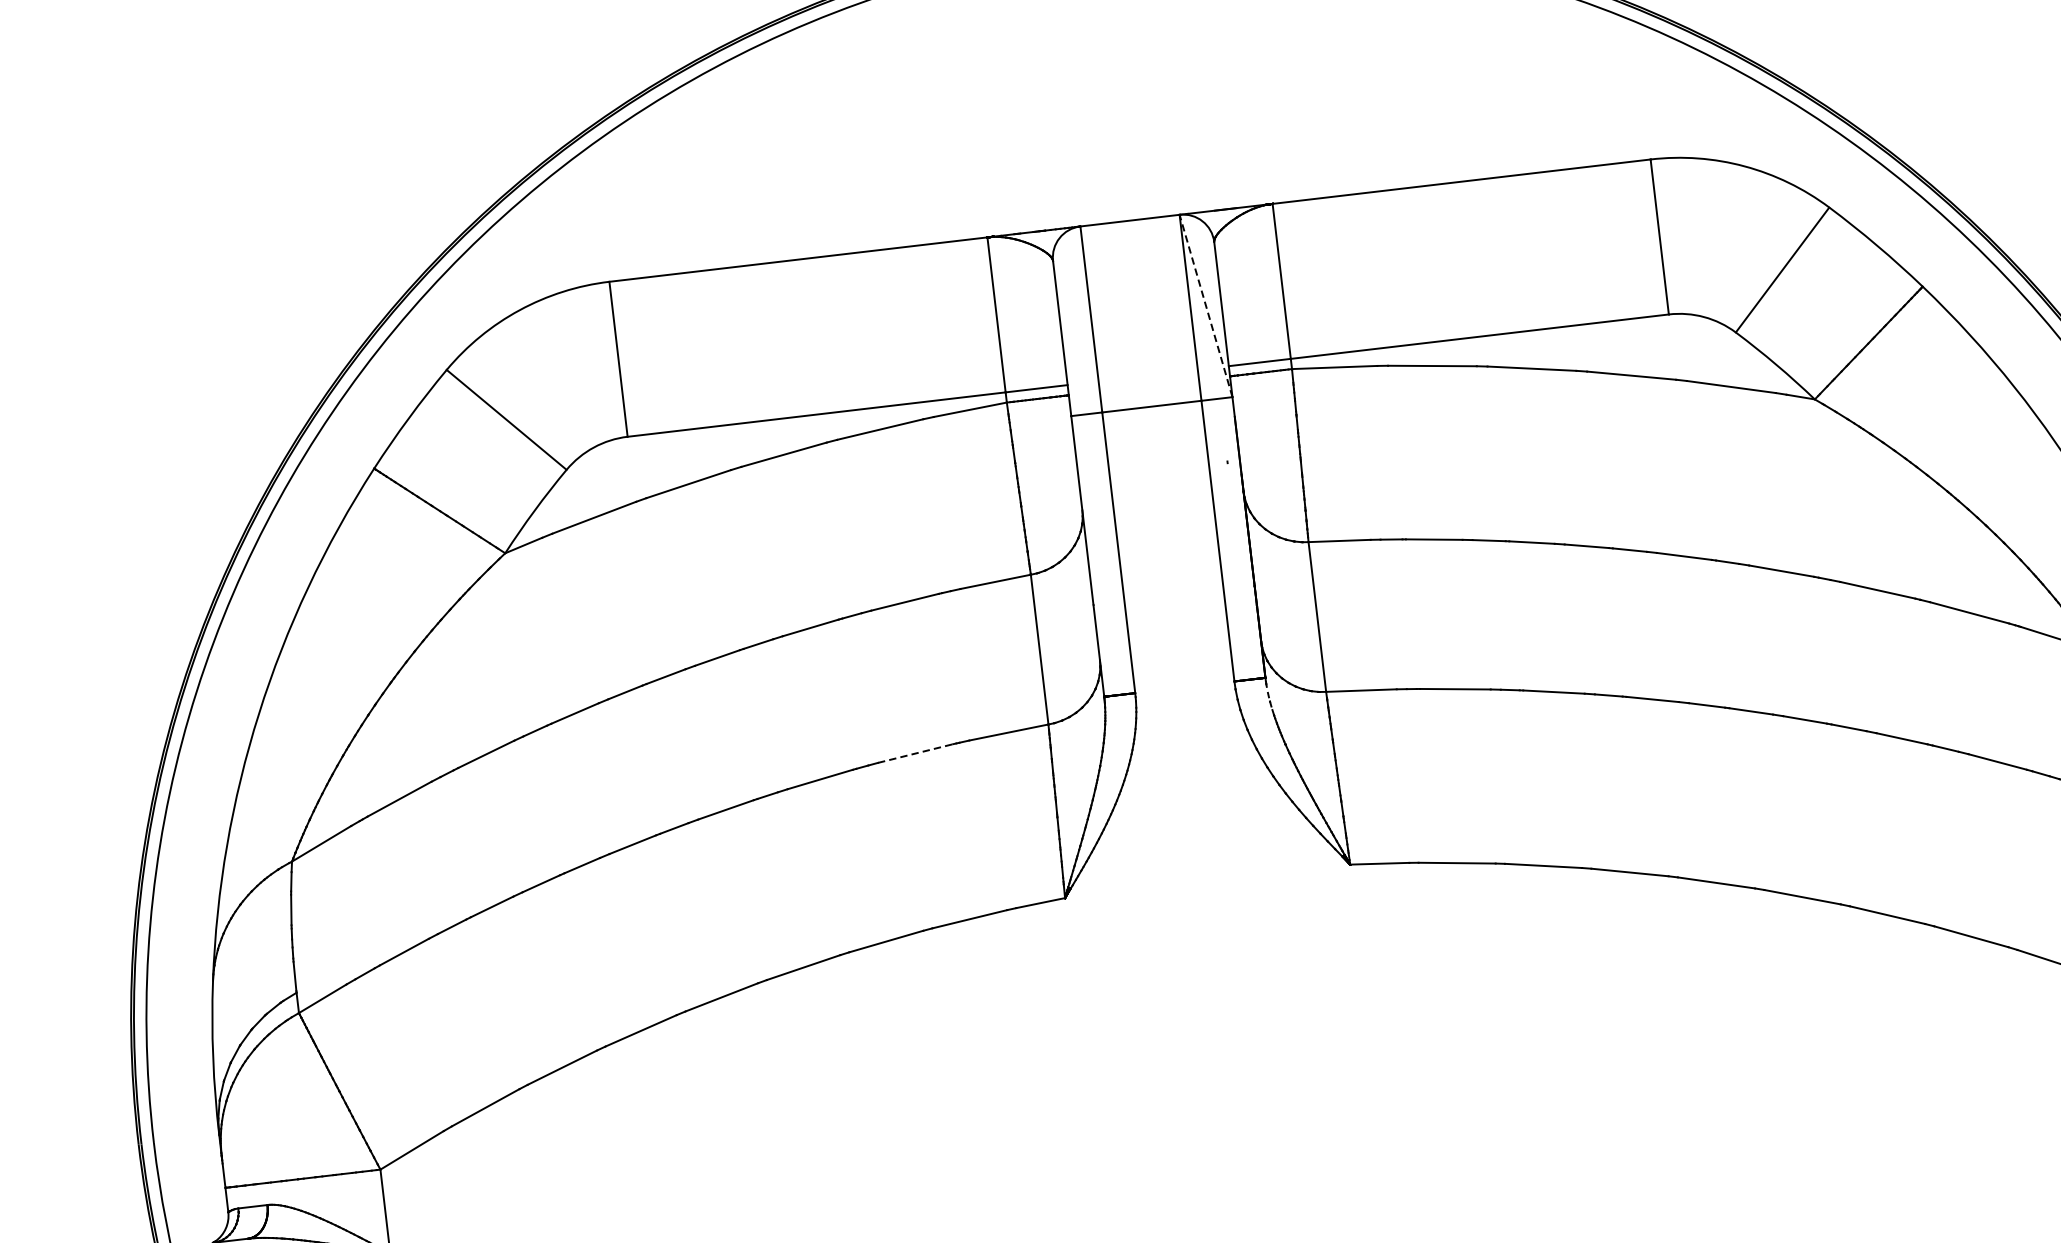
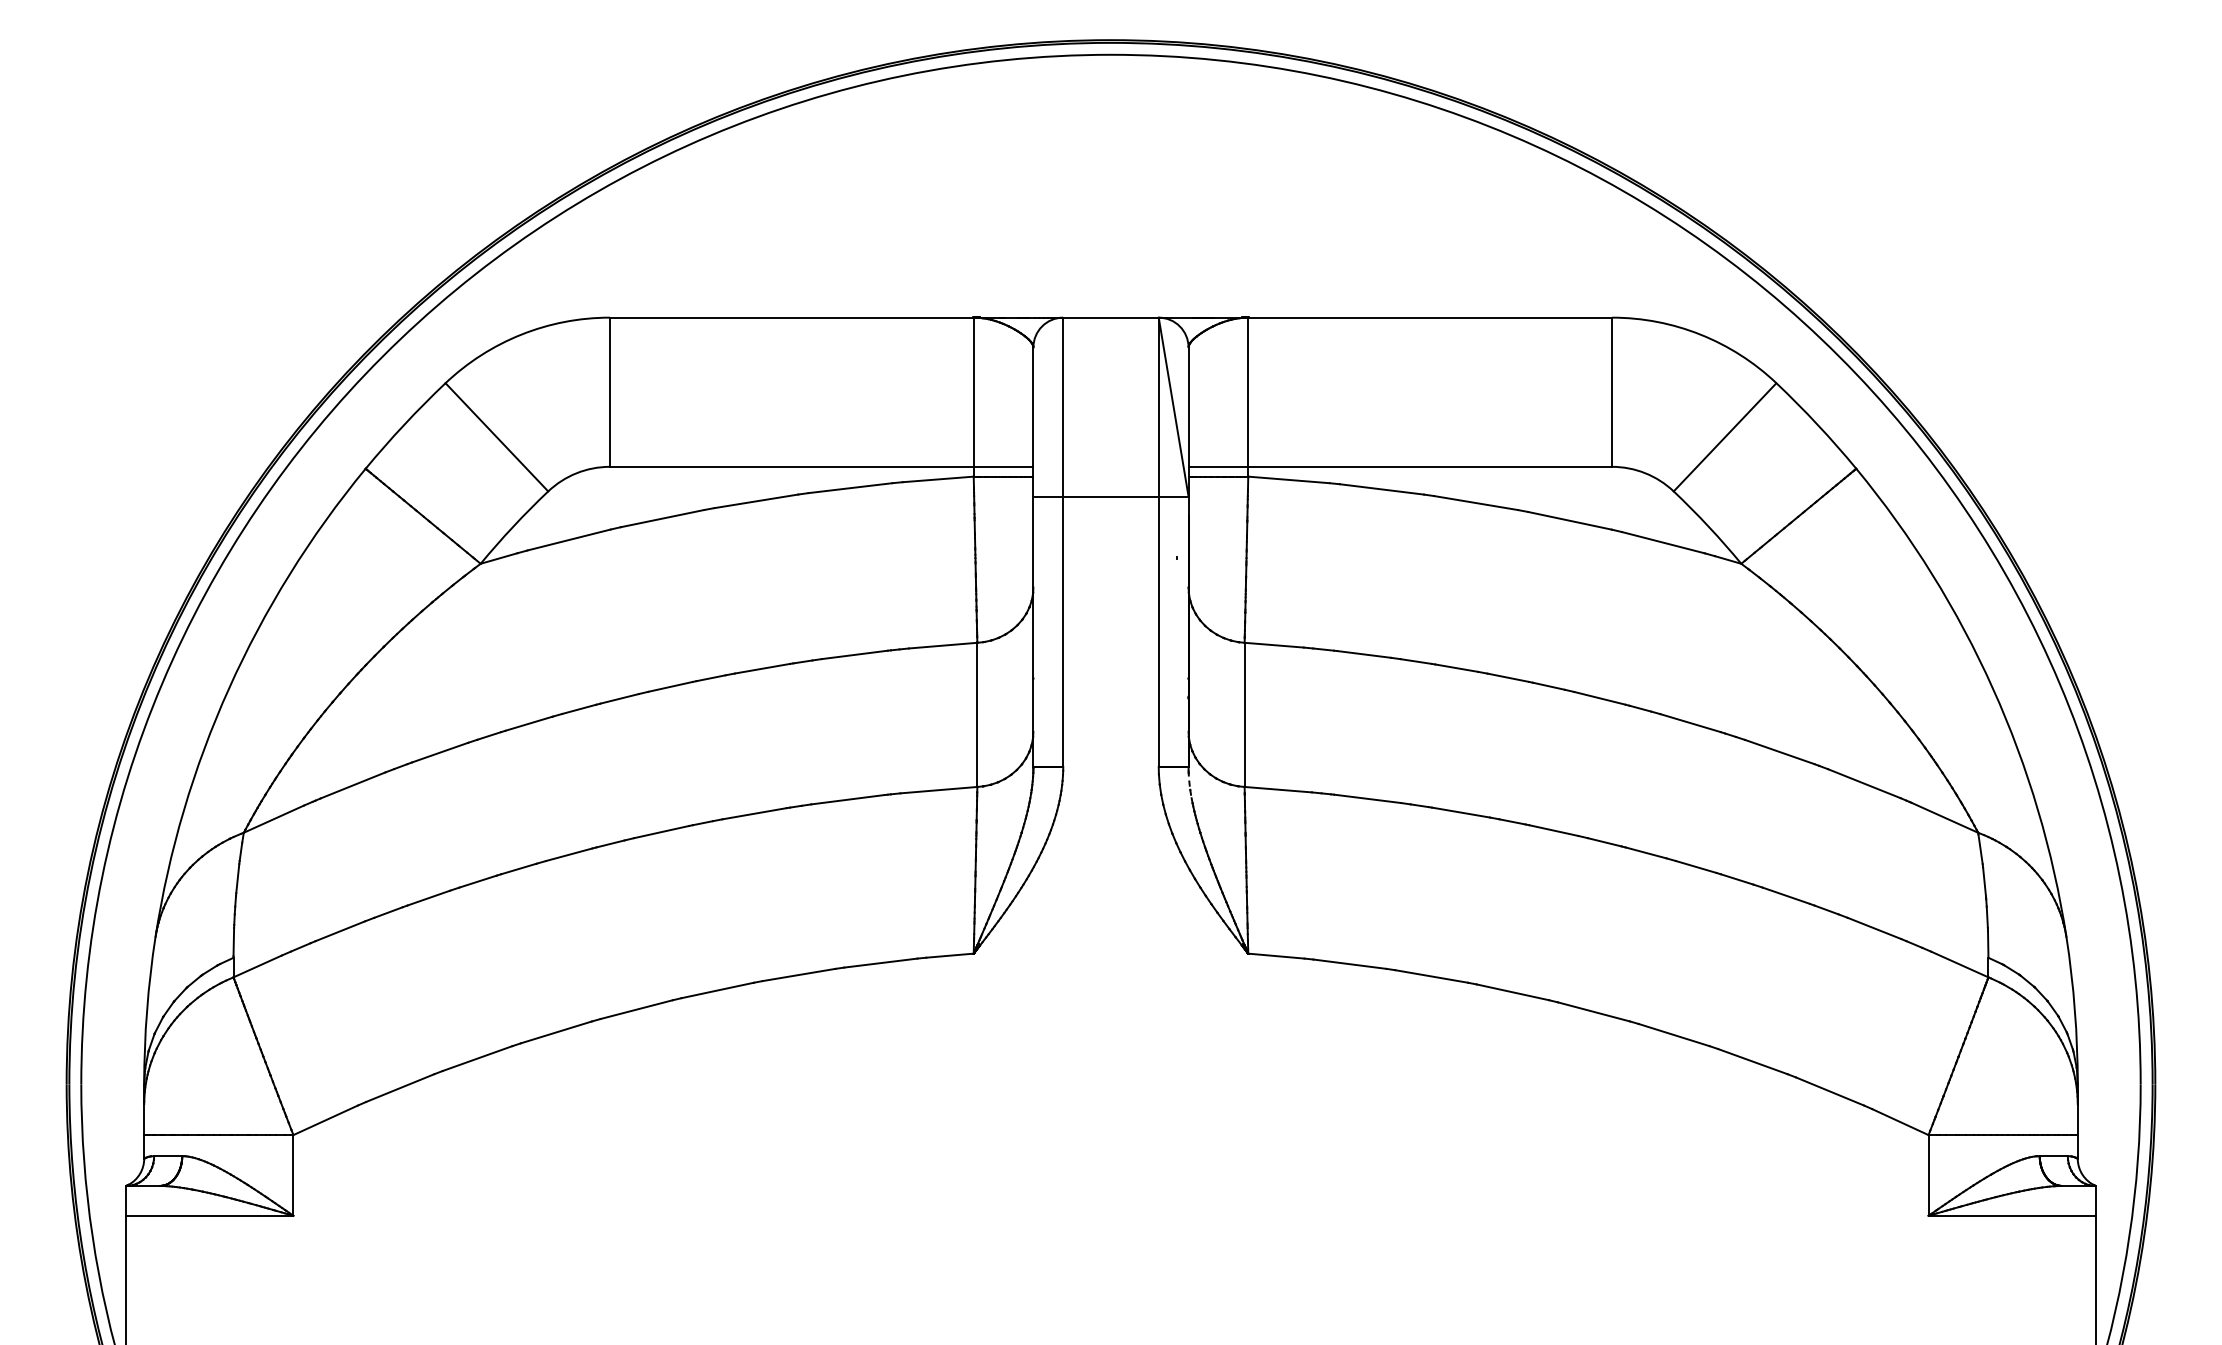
line: (1205, 306) -> (1173, 407), dashed -> solid
line: (915, 753) -> (847, 799), dashed -> solid

